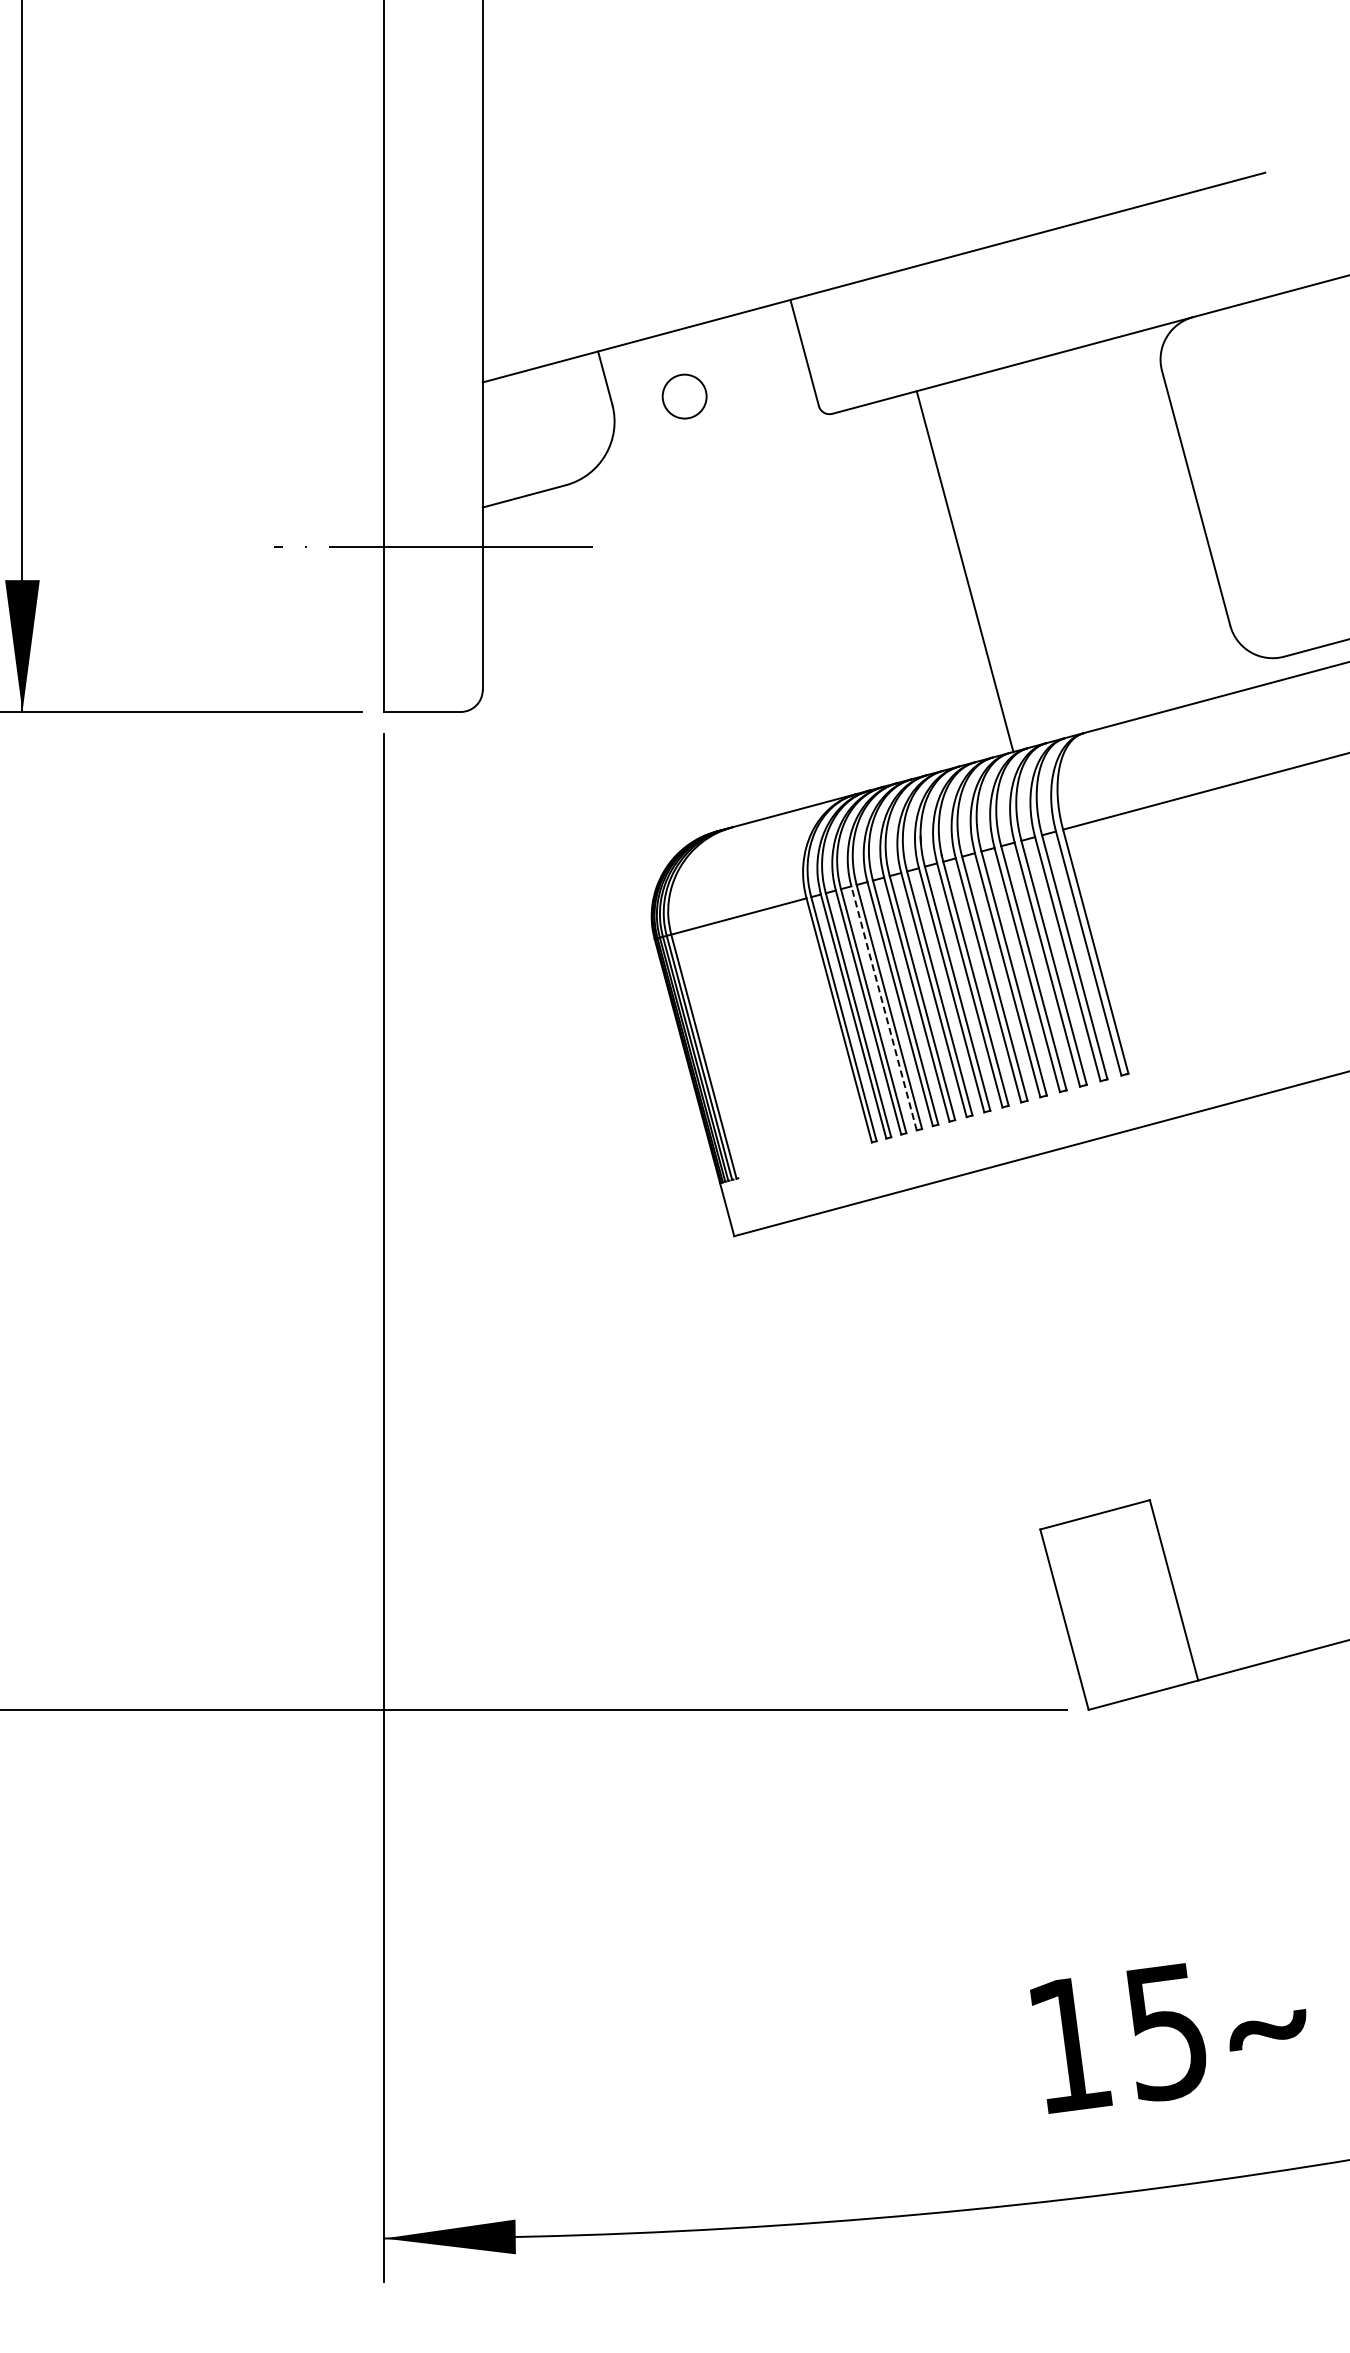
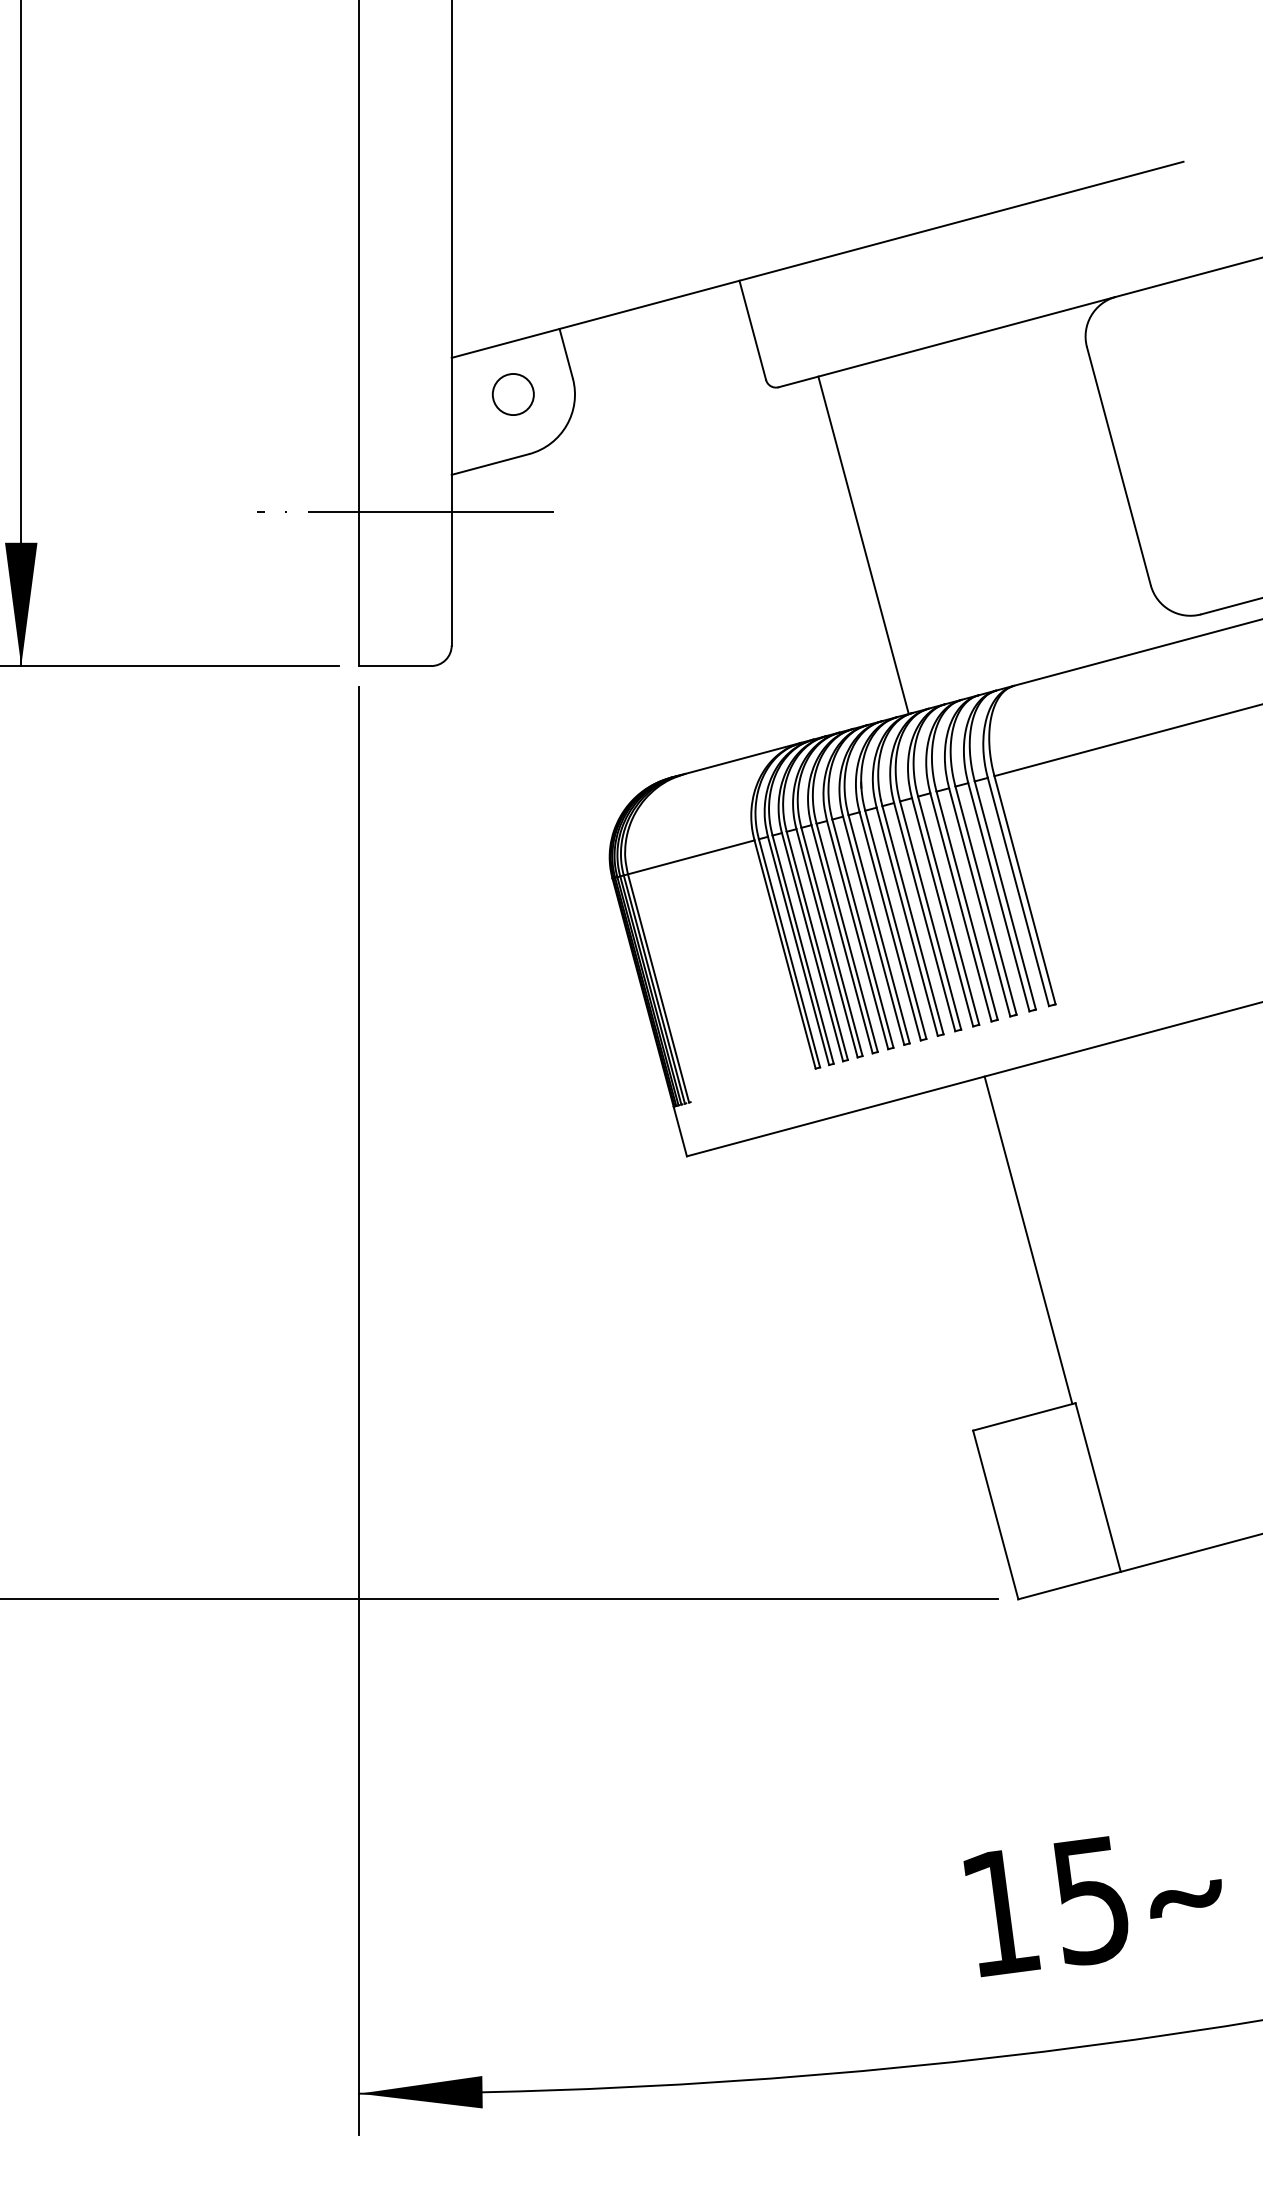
circle: (684, 396) -> (513, 394), moved
line: (964, 571) -> (862, 544), moved
line: (883, 1007) -> (826, 942), dashed -> solid
line: (1099, 1325) -> (1028, 1239), added

